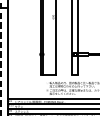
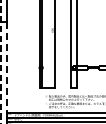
line: (7, 56) -> (6, 69), solid -> dashed

